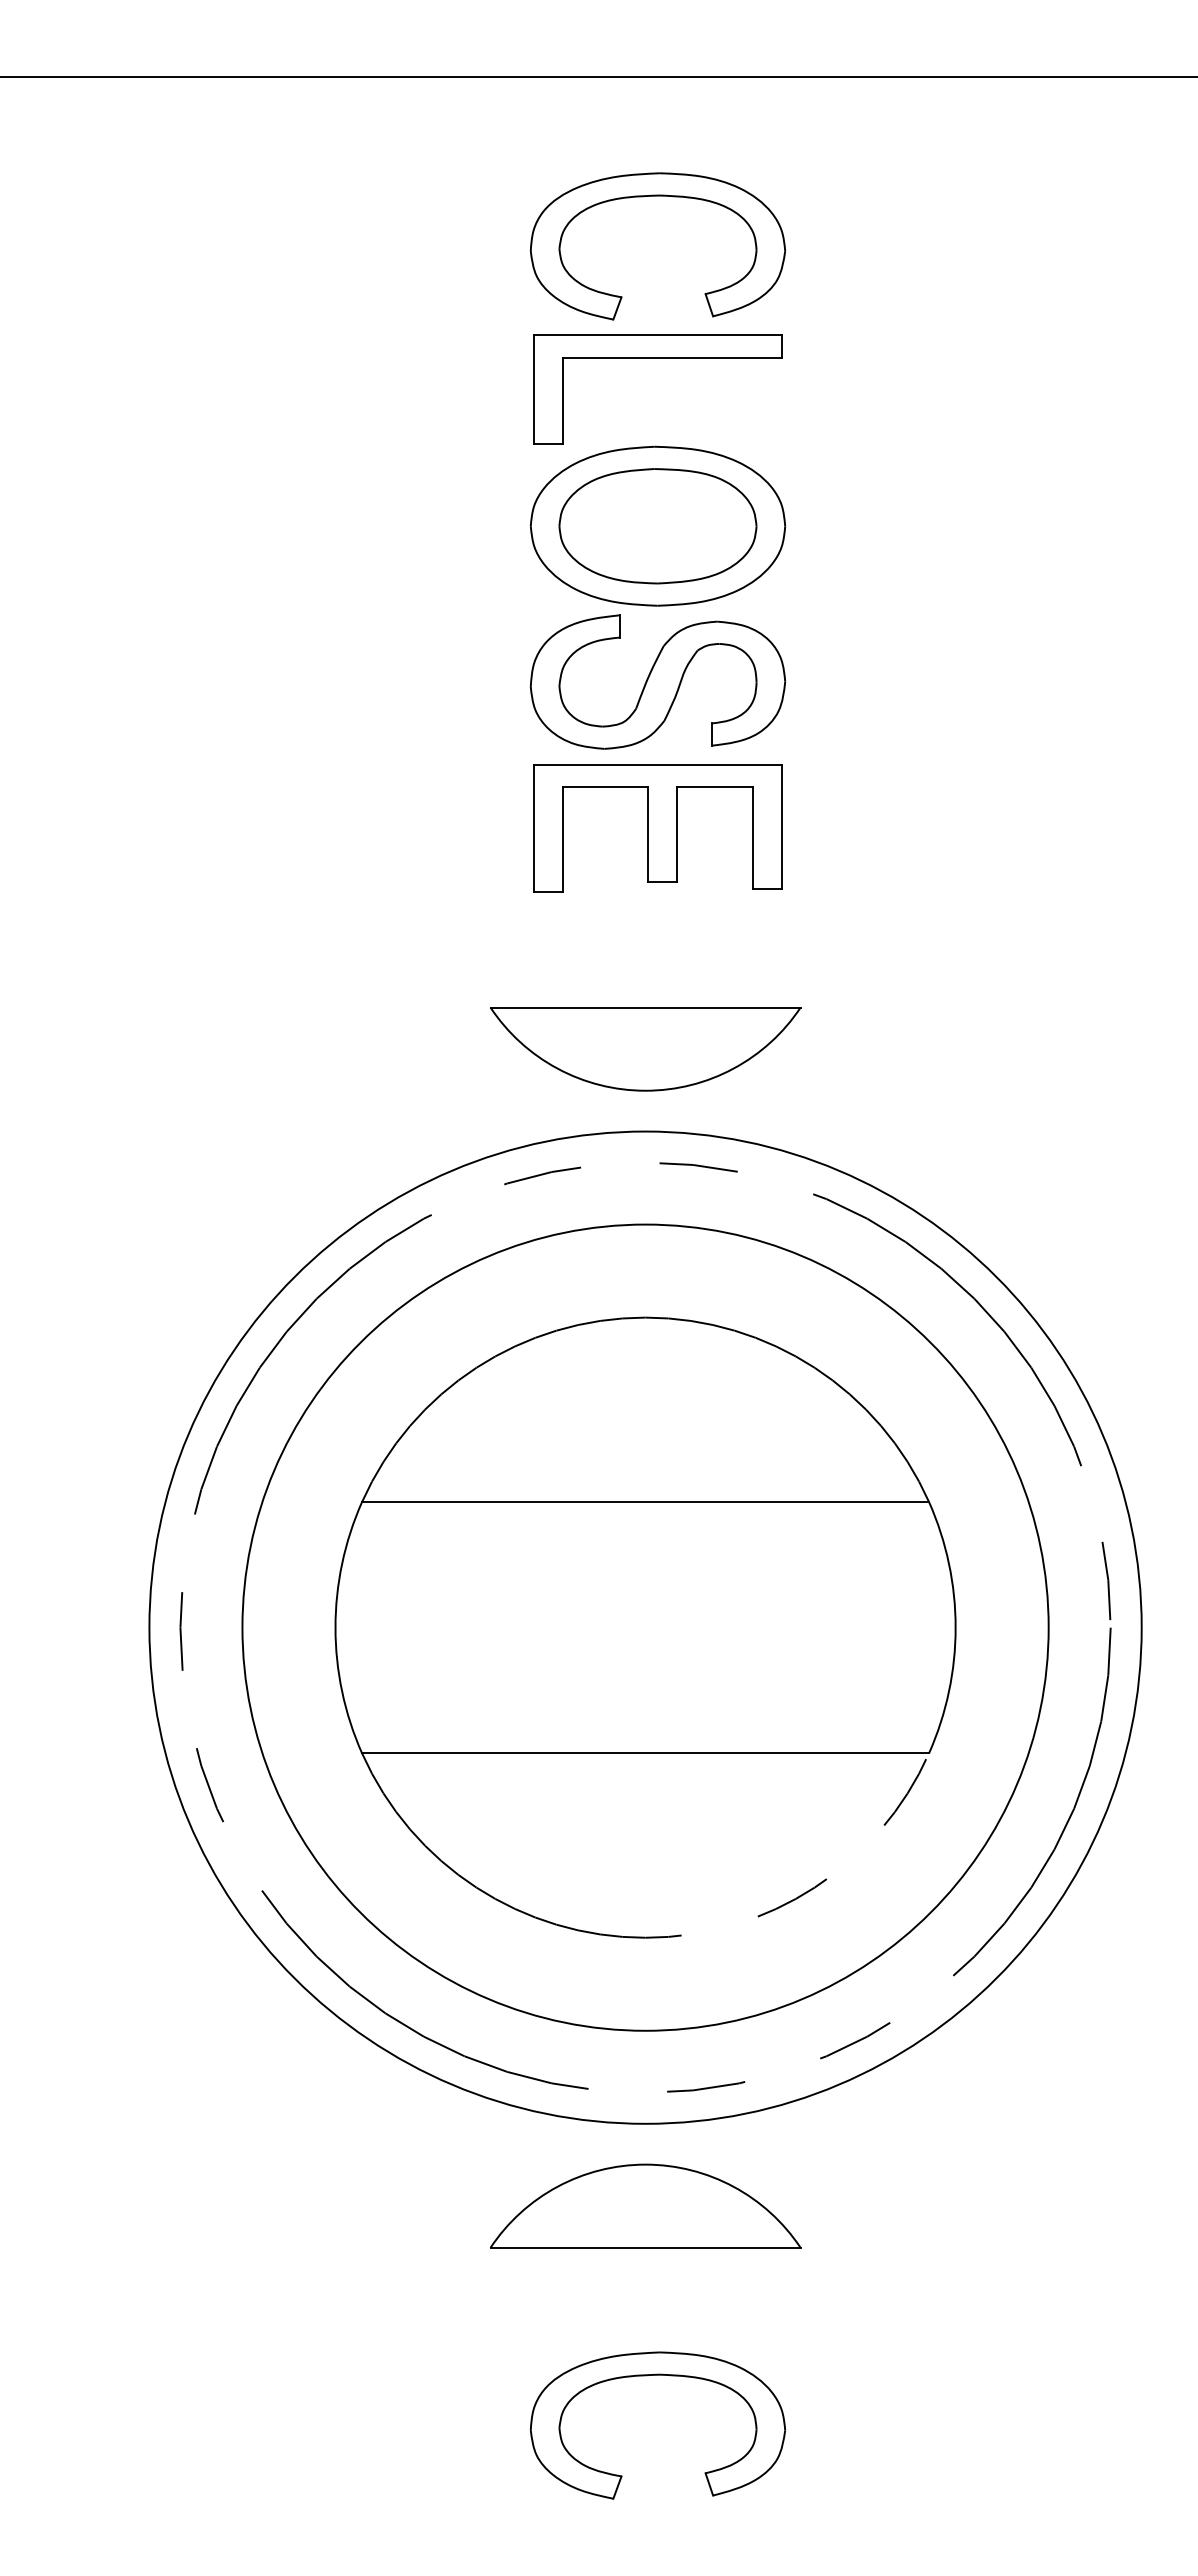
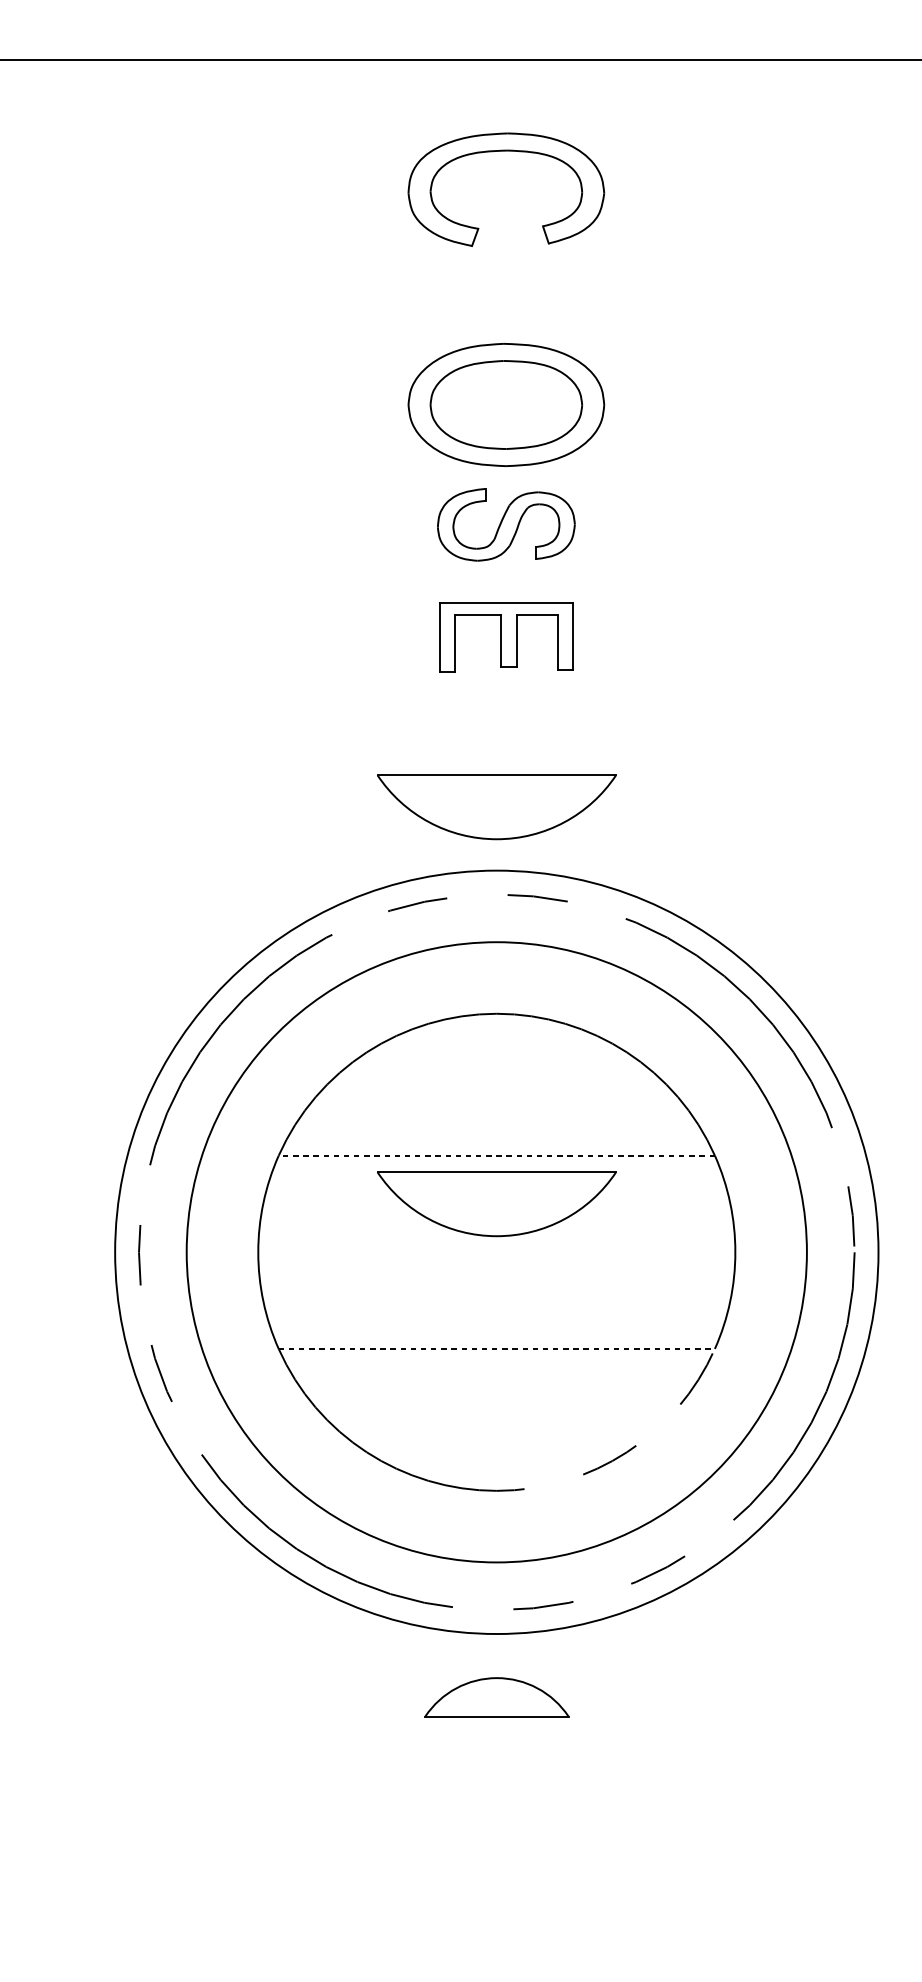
part: (657, 358) -> (506, 275), removed
part: (657, 681) -> (506, 524), size x0.7
part: (657, 828) -> (506, 637), size x0.7
line: (645, 1502) -> (496, 1156), solid -> dashed
part: (645, 1565) -> (496, 1204), added
line: (645, 1753) -> (496, 1349), solid -> dashed
part: (645, 2205) -> (496, 1696), size x0.6
part: (657, 2375) -> (506, 1827), removed

